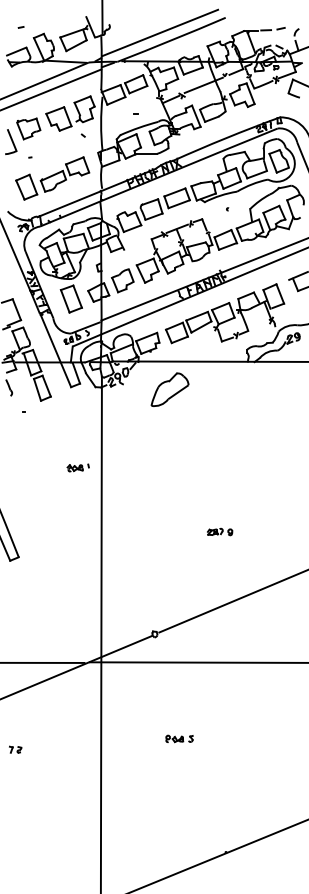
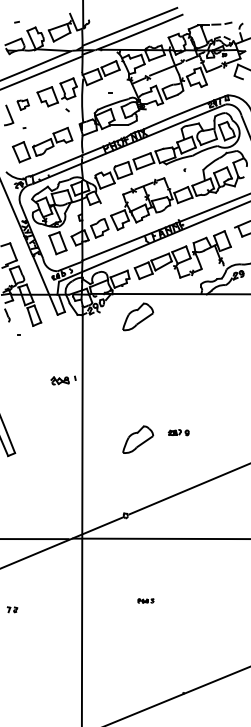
part: (28, 128) -> (23, 104), size x0.6
part: (77, 467) -> (62, 380), size x1.4
part: (169, 540) -> (137, 439), added
part: (179, 738) -> (145, 600), size x0.7

